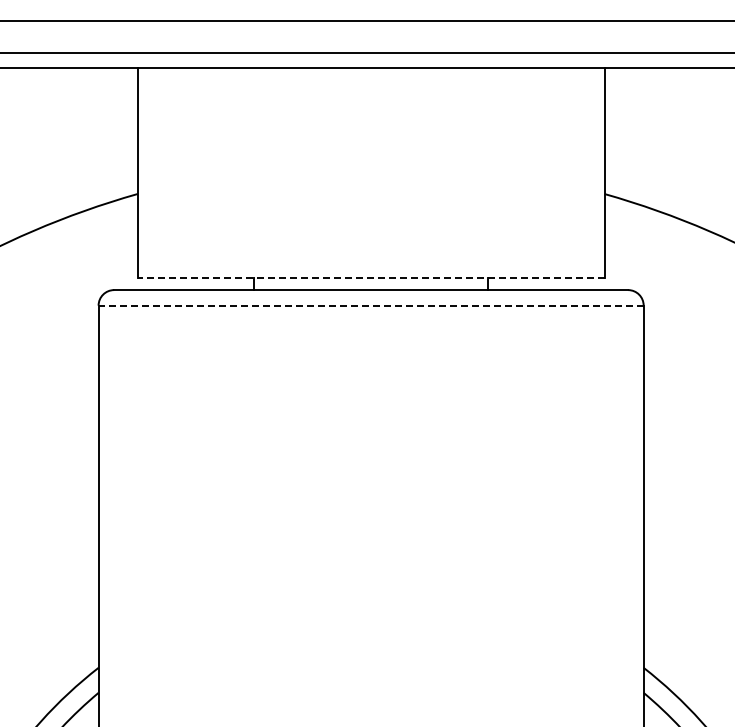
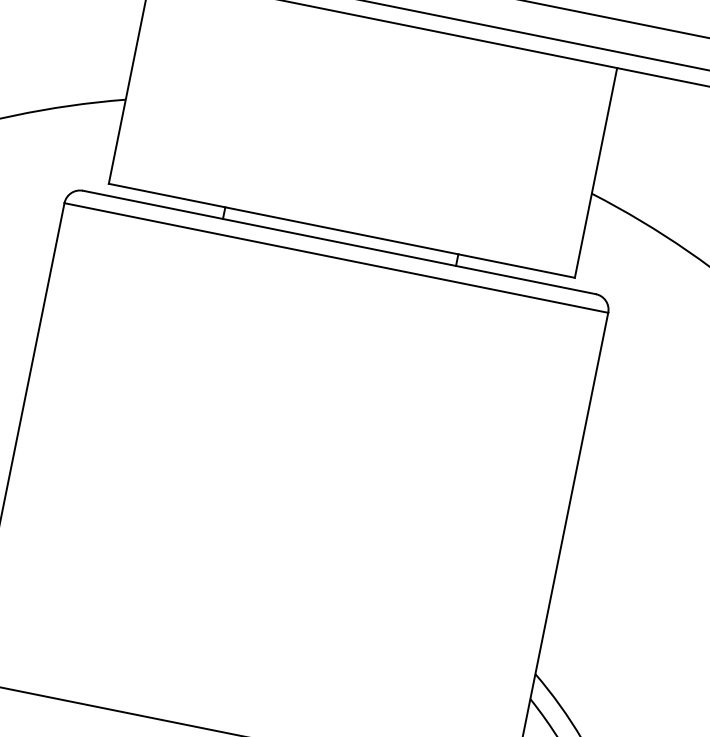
line: (371, 278) -> (342, 230), dashed -> solid
line: (371, 305) -> (336, 257), dashed -> solid

